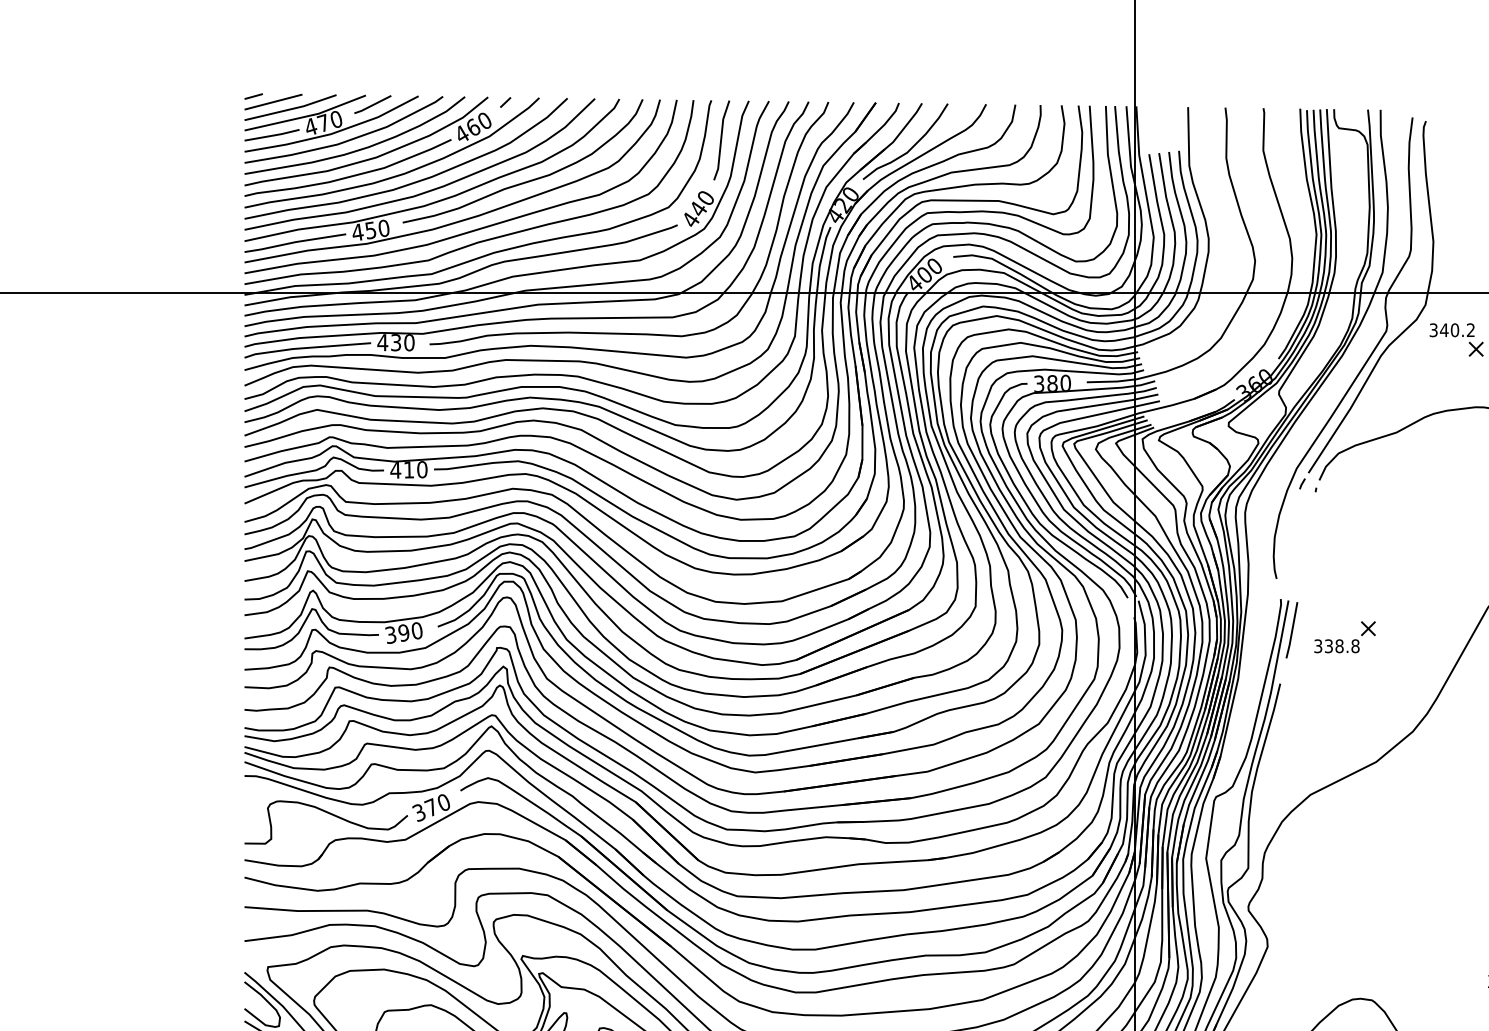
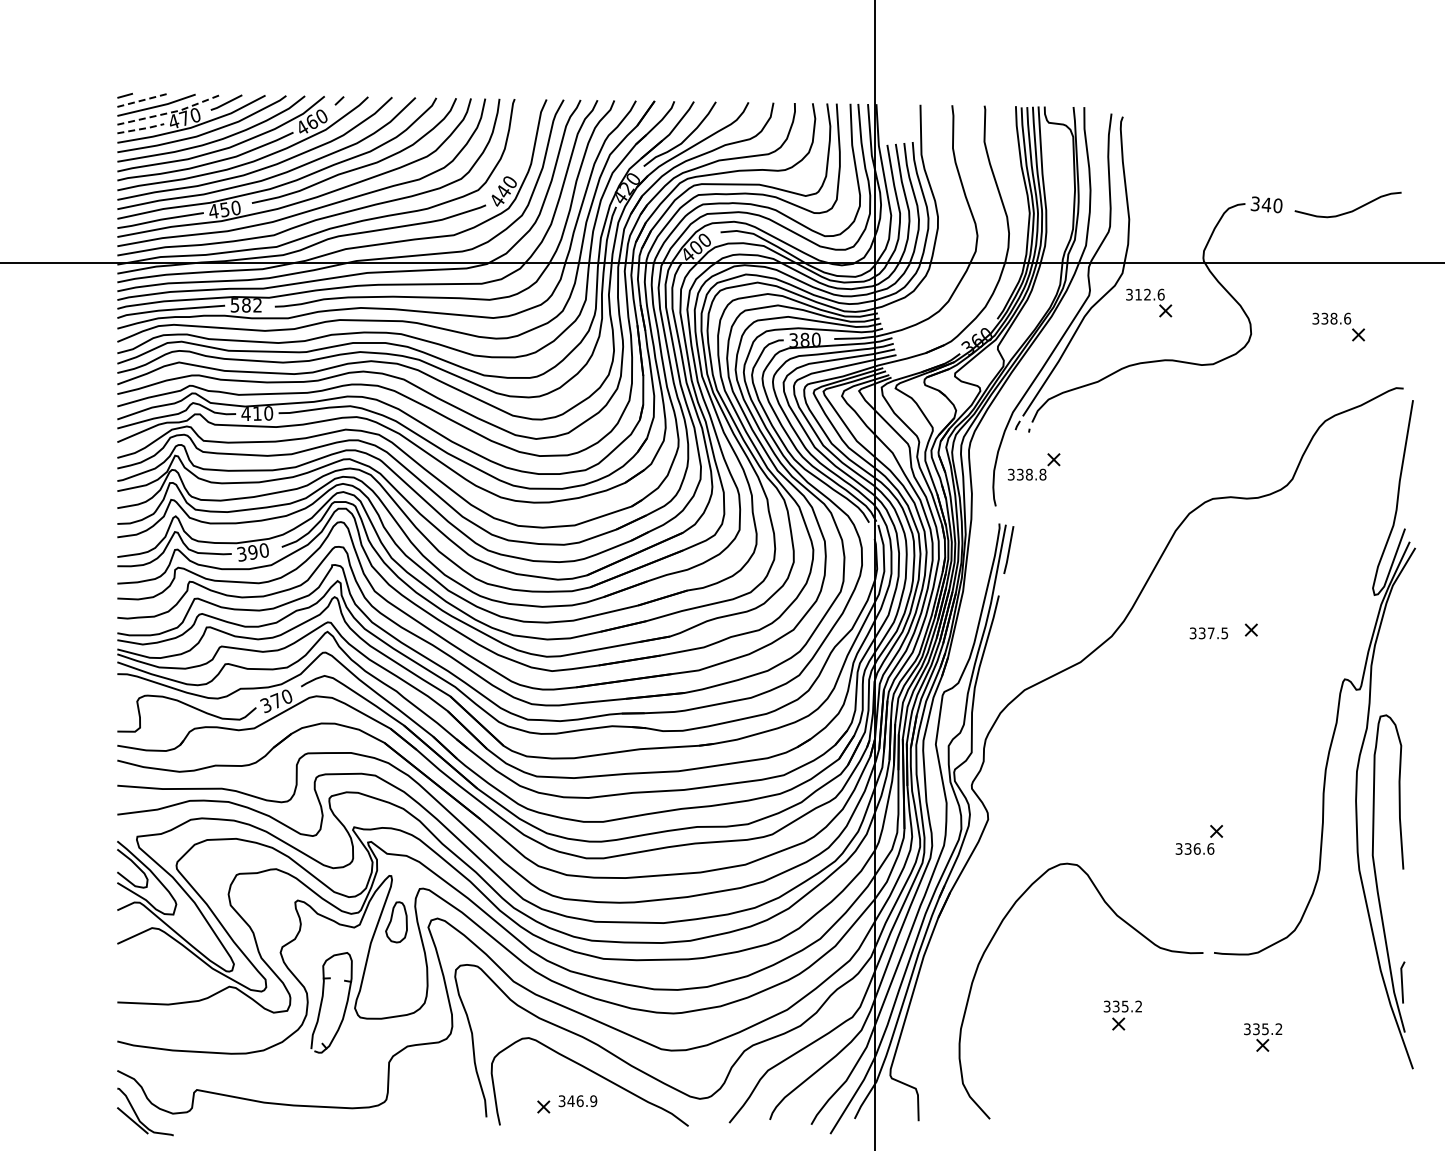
line: (274, 102) -> (142, 100), solid -> dashed
line: (306, 116) -> (170, 112), solid -> dashed
line: (272, 136) -> (141, 129), solid -> dashed
line: (721, 140) -> (523, 133), removed
text: (1457, 329) -> (1149, 294), 340.2 -> 312.6
text: (396, 342) -> (246, 305), 430 -> 582
part: (1344, 636) -> (1033, 466), moved

